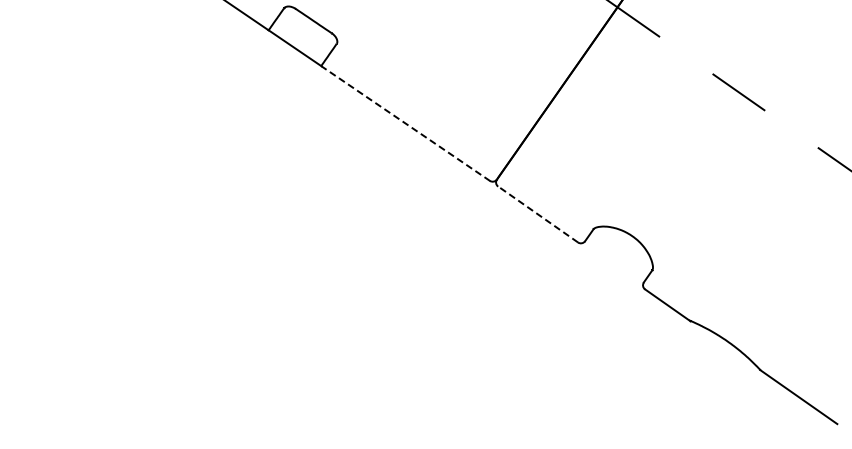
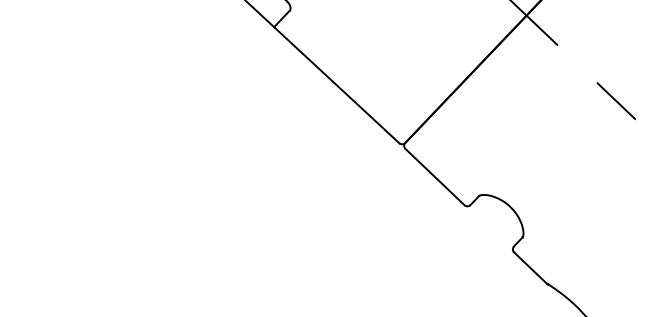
line: (405, 123) -> (336, 85), dashed -> solid
line: (538, 214) -> (435, 177), dashed -> solid

